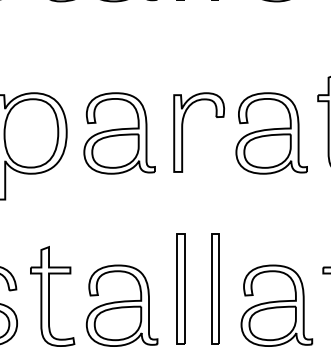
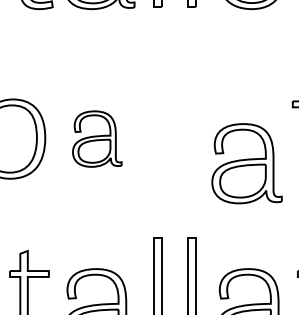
part: (183, 132) -> (160, 138), removed
part: (119, 133) -> (97, 139), size x0.7
part: (271, 133) -> (246, 163), moved

